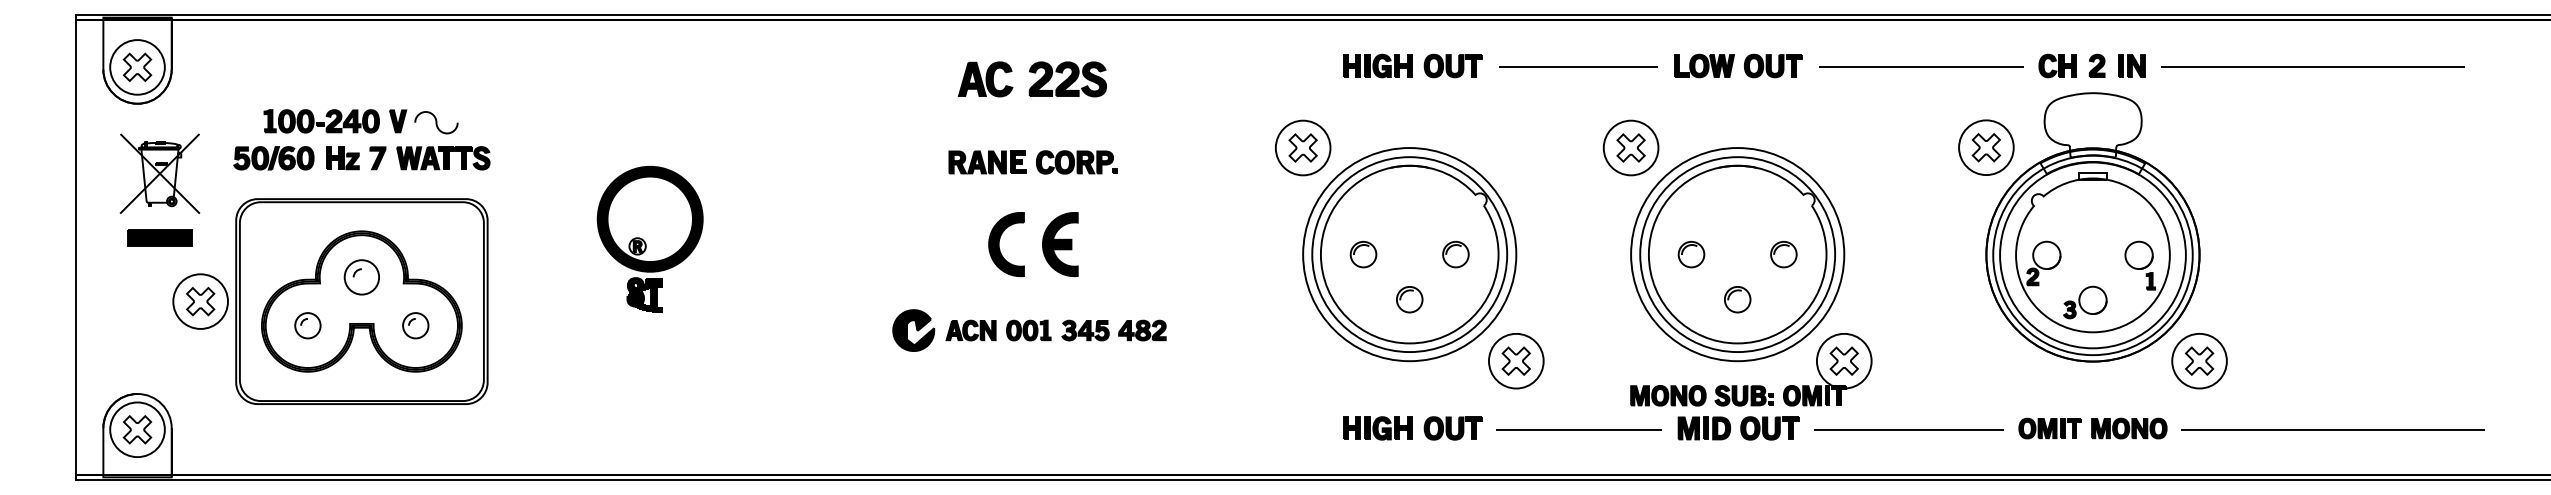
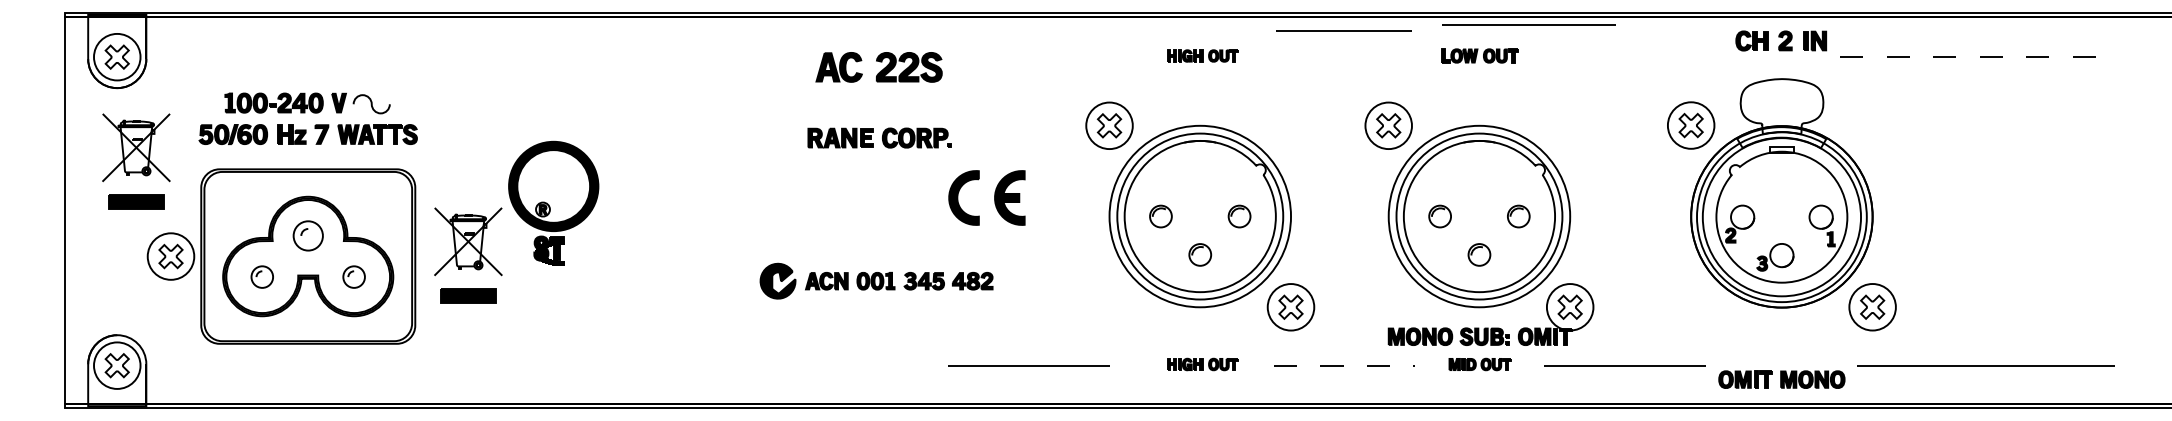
part: (1412, 65) -> (1202, 55), size x0.6
part: (1737, 65) -> (1479, 55), size x0.7
part: (2092, 65) -> (1781, 40), moved
line: (1577, 66) -> (1343, 30), moved
line: (1920, 66) -> (1528, 24), moved
line: (2313, 67) -> (1969, 57), solid -> dashed
part: (1042, 243) -> (994, 197), moved
part: (550, 300) -> (468, 255), added
part: (1412, 428) -> (1202, 364), size x0.6
part: (1737, 428) -> (1479, 364), size x0.6
part: (2092, 428) -> (1781, 379), moved
line: (1207, 429) -> (1028, 365), added
line: (1579, 429) -> (1344, 365), solid -> dashed

